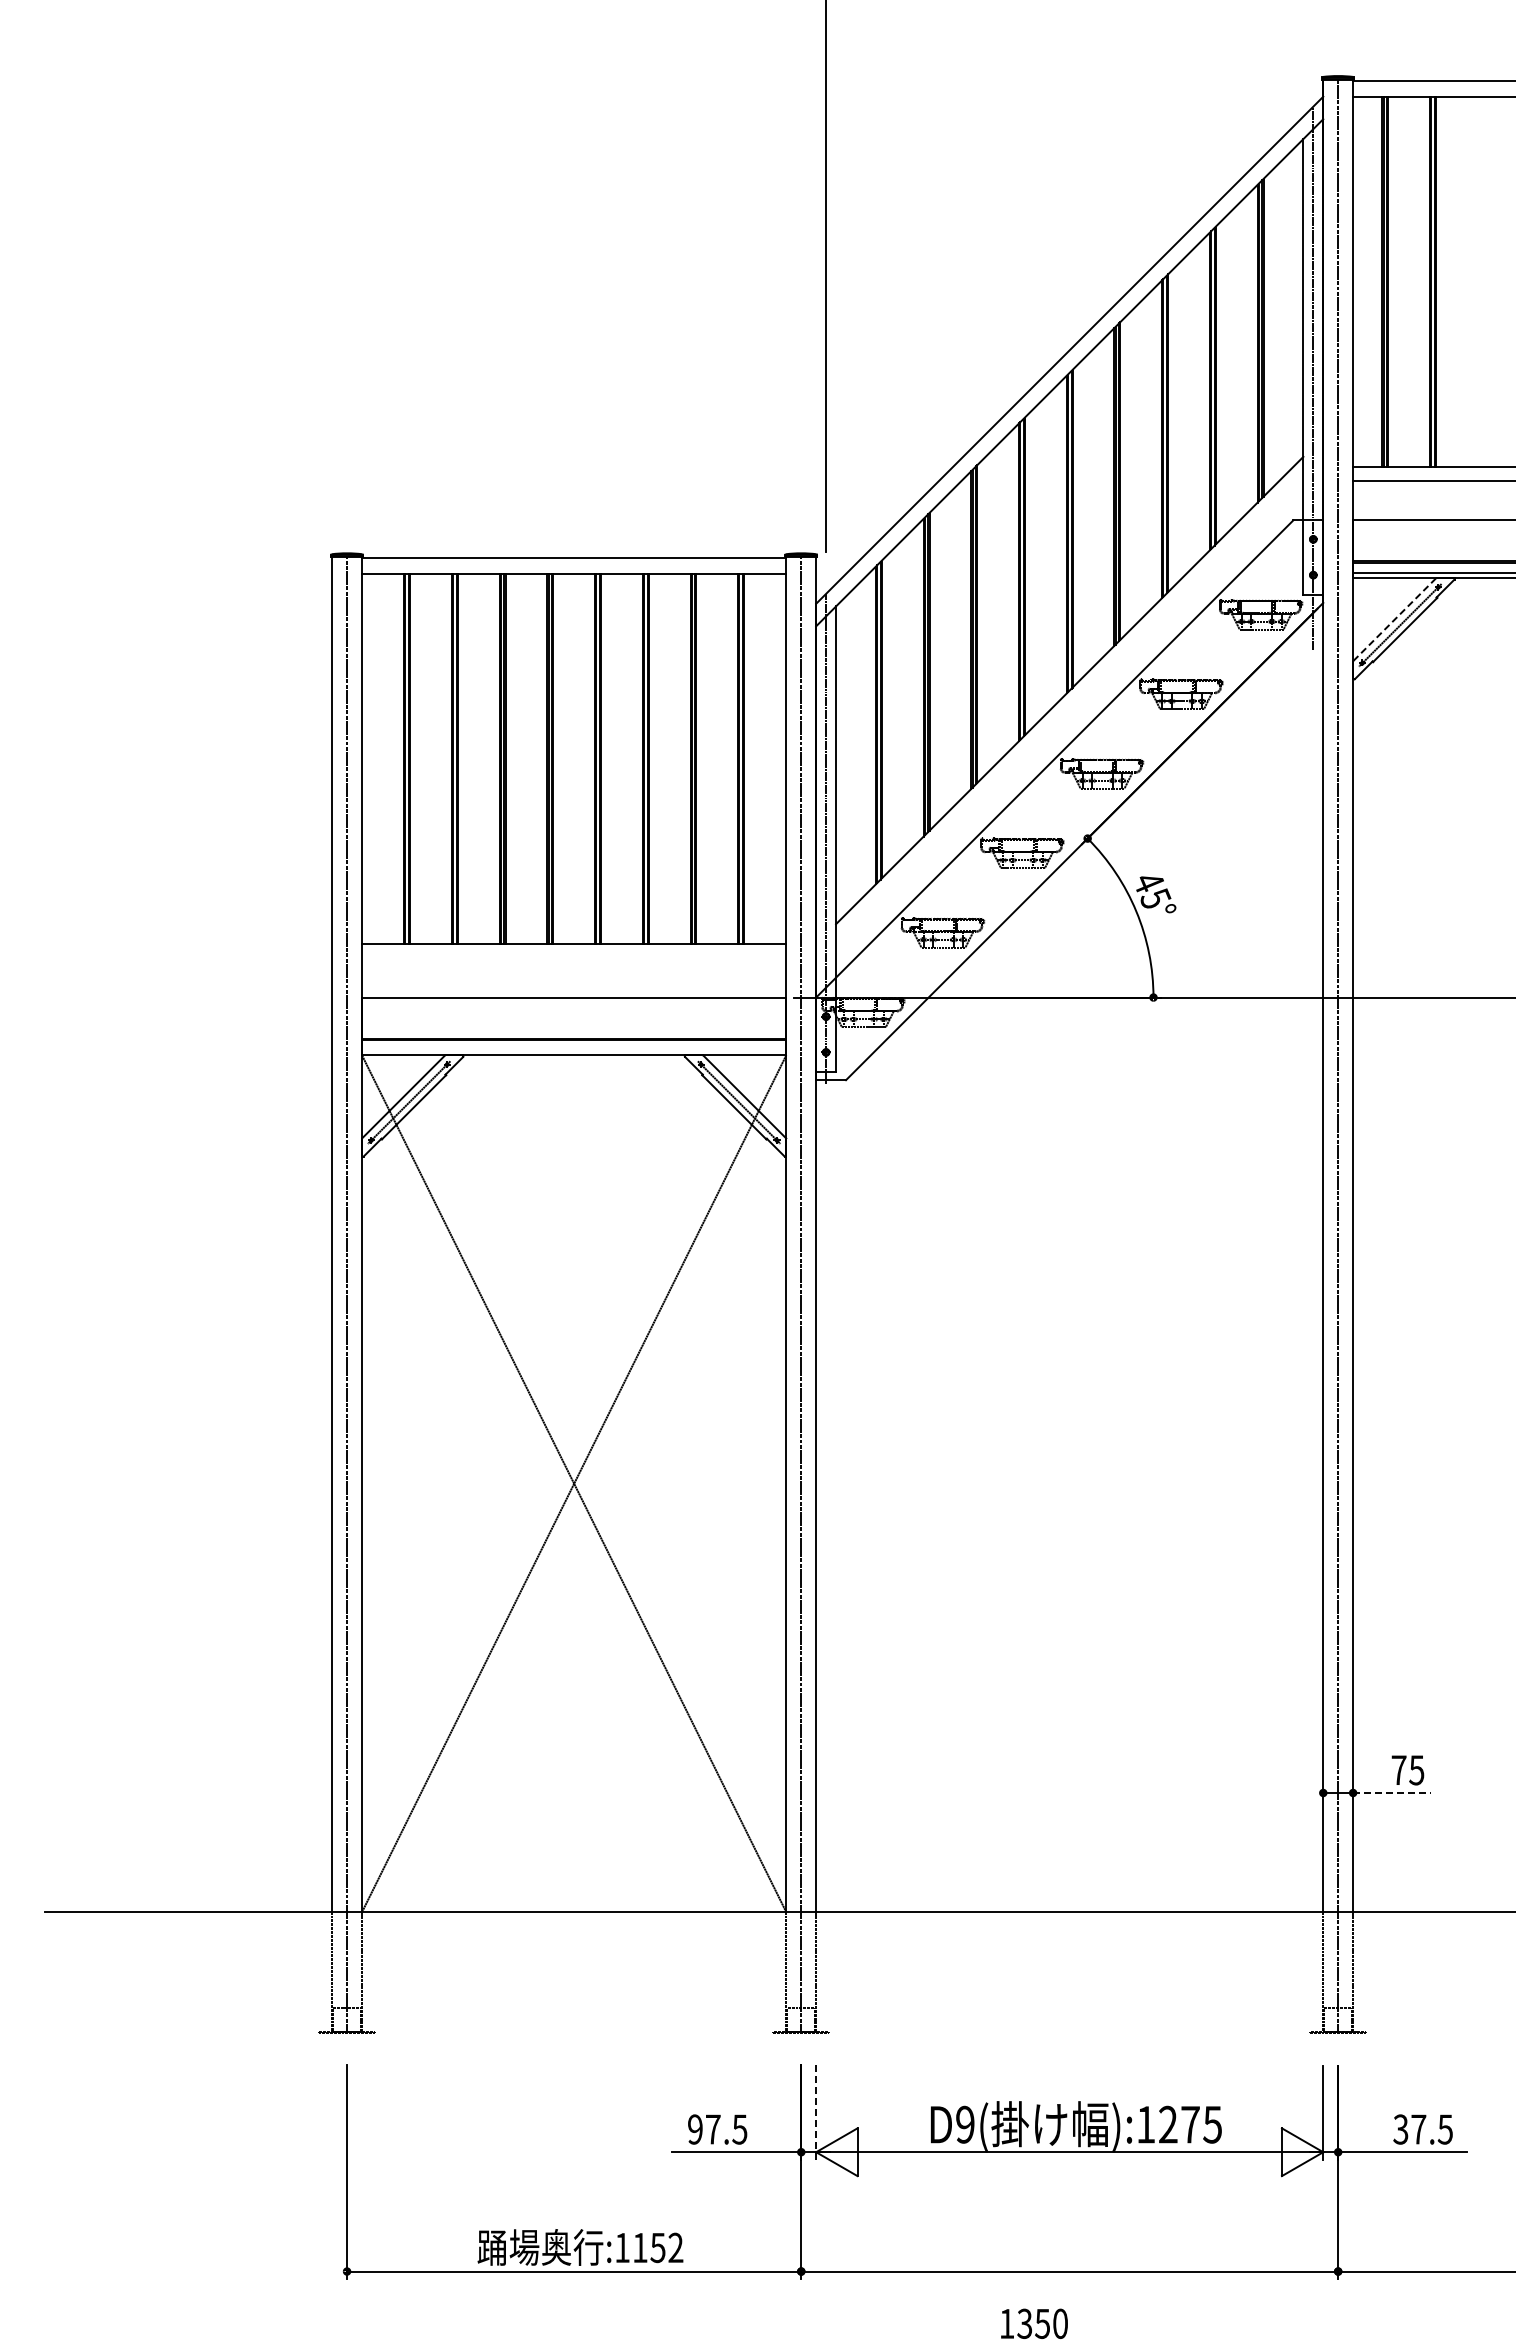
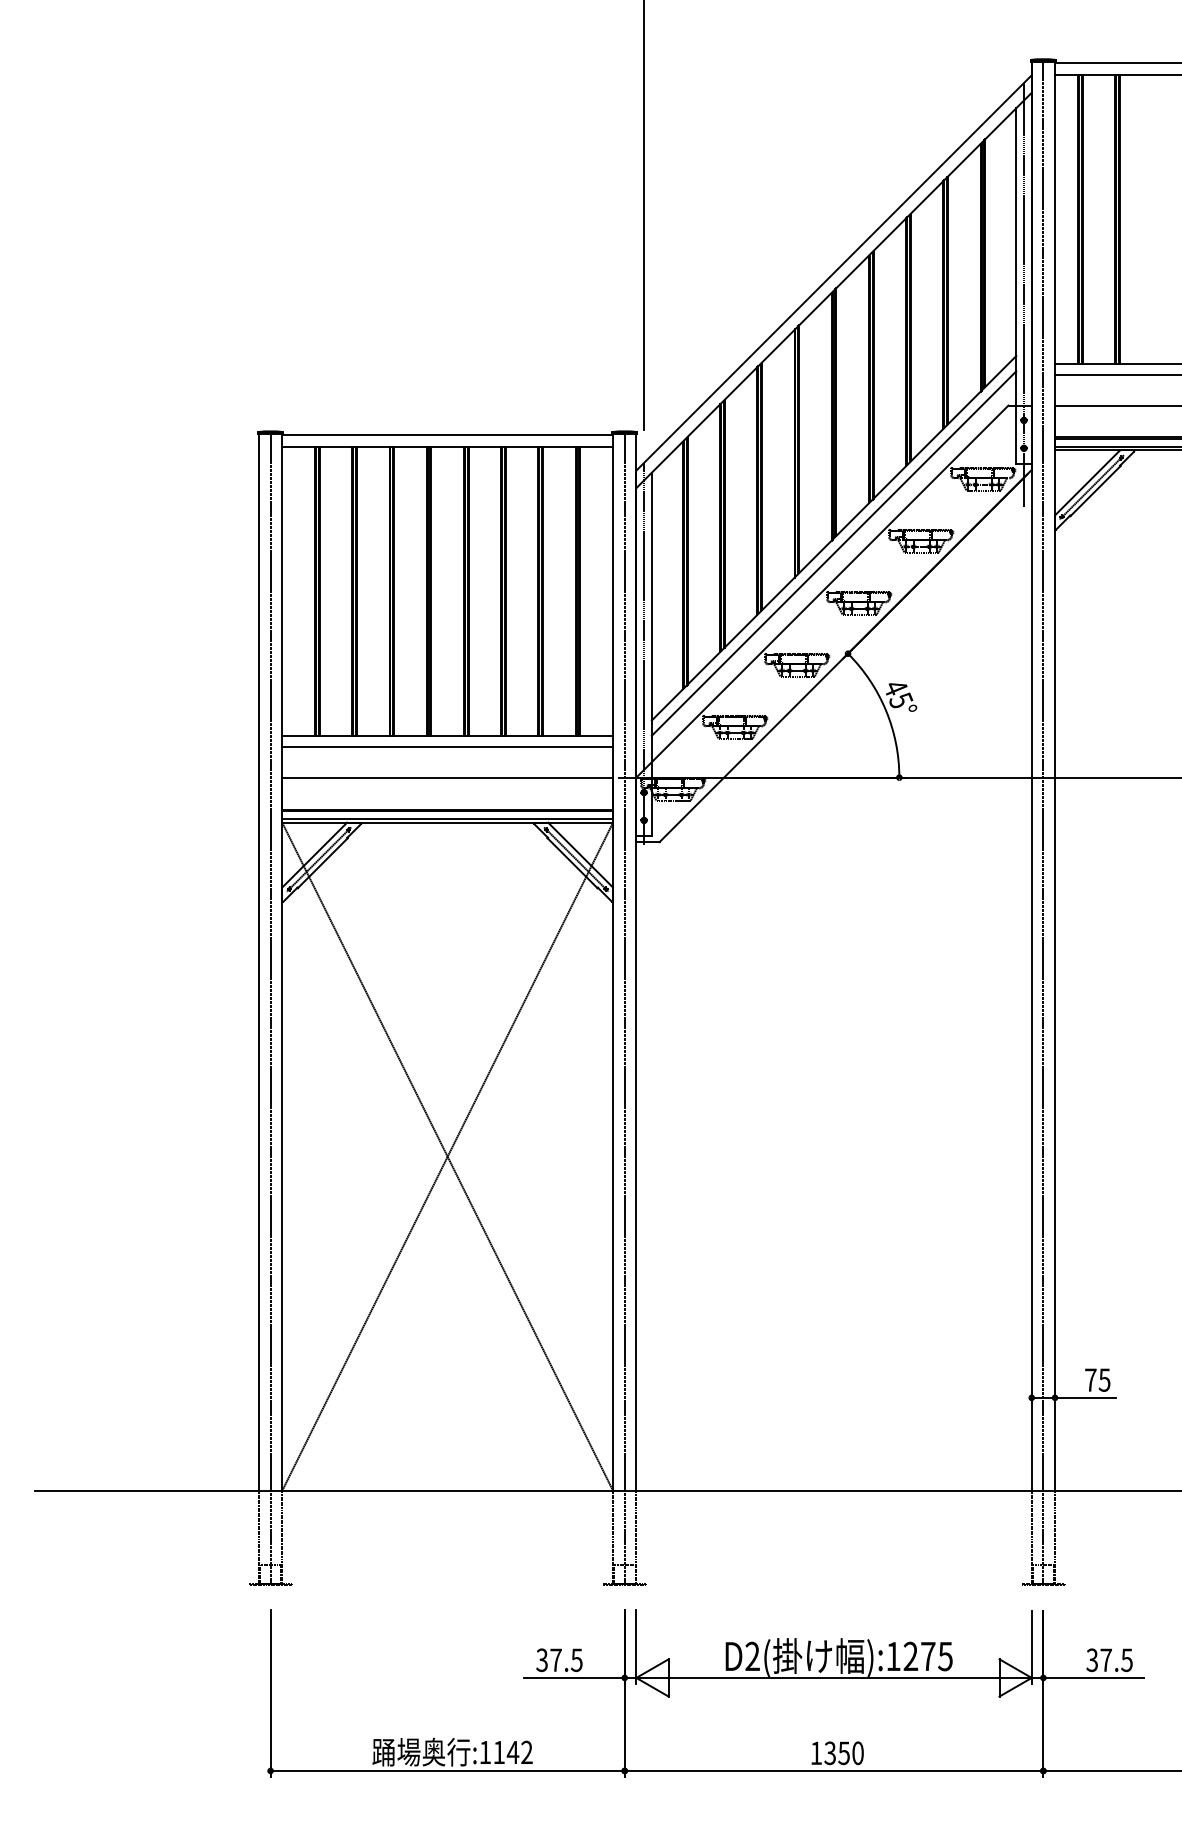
line: (1394, 619) -> (1087, 482), dashed -> solid
line: (1069, 709) -> (833, 553), added
line: (573, 957) -> (447, 746), added
line: (573, 1050) -> (447, 818), added
line: (1391, 1793) -> (1084, 1398), dashed -> solid
line: (816, 2113) -> (636, 1647), dashed -> solid
text: (965, 2124) -> (752, 1656), D9( -> D2(
text: (694, 2129) -> (541, 1660), 97.5 -> 37.5
text: (658, 2248) -> (513, 1753), :1152 -> :1142
text: (1034, 2323) -> (837, 1753), moved

